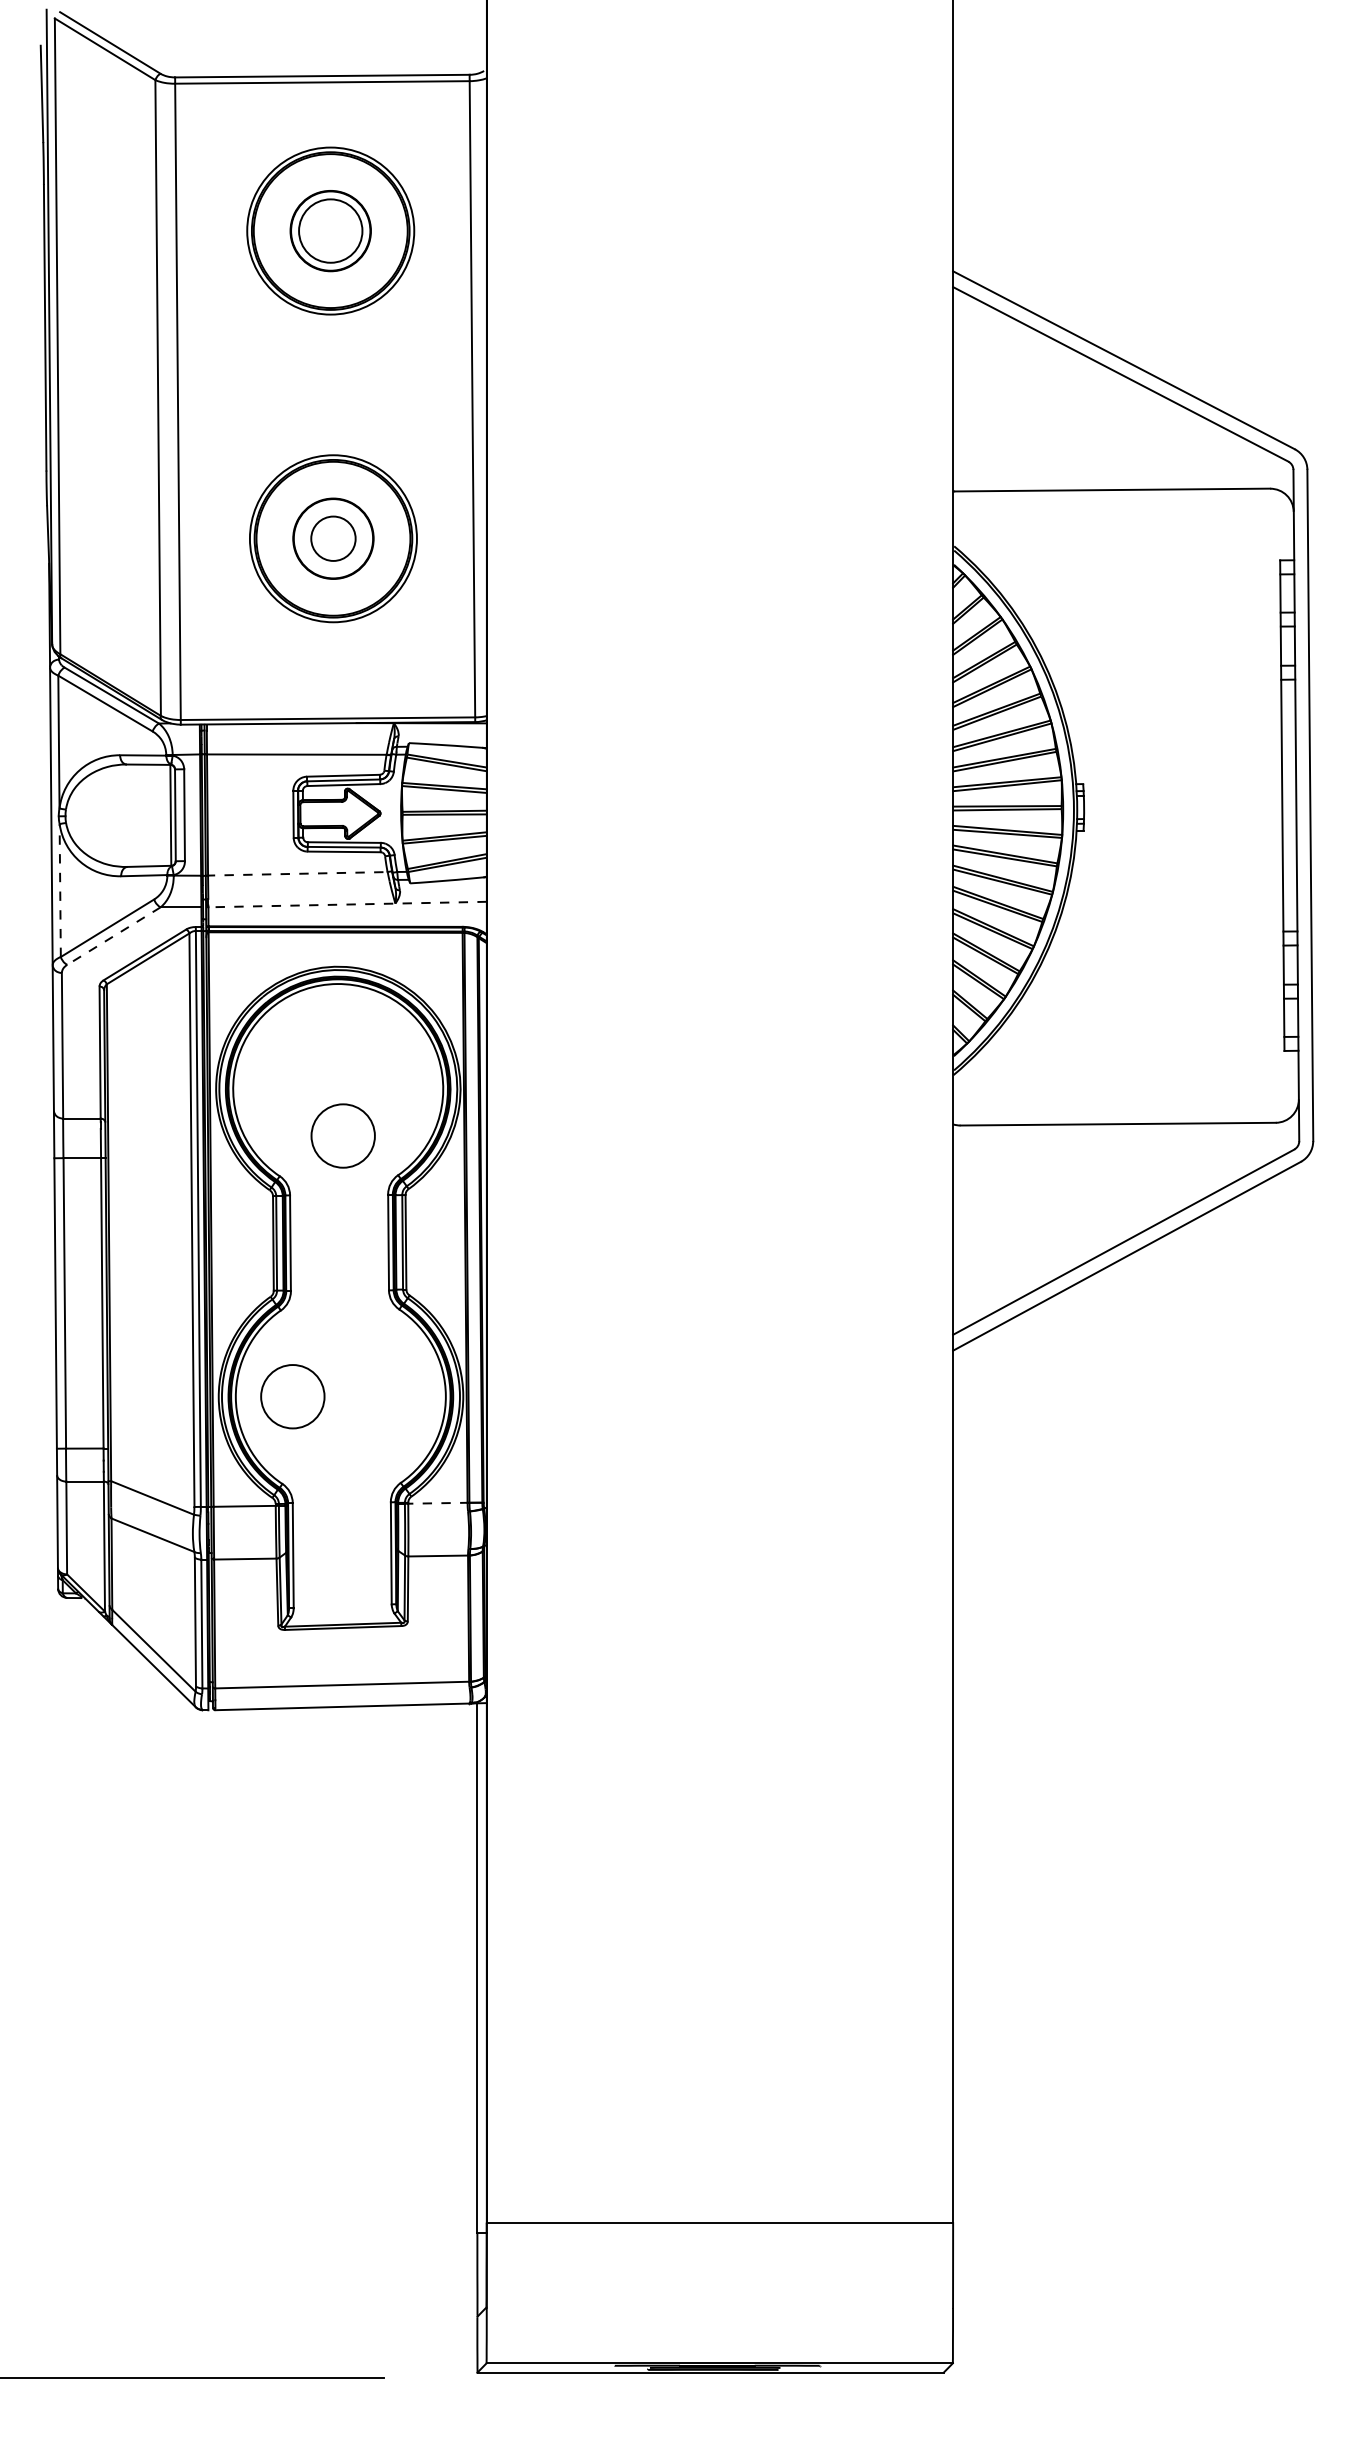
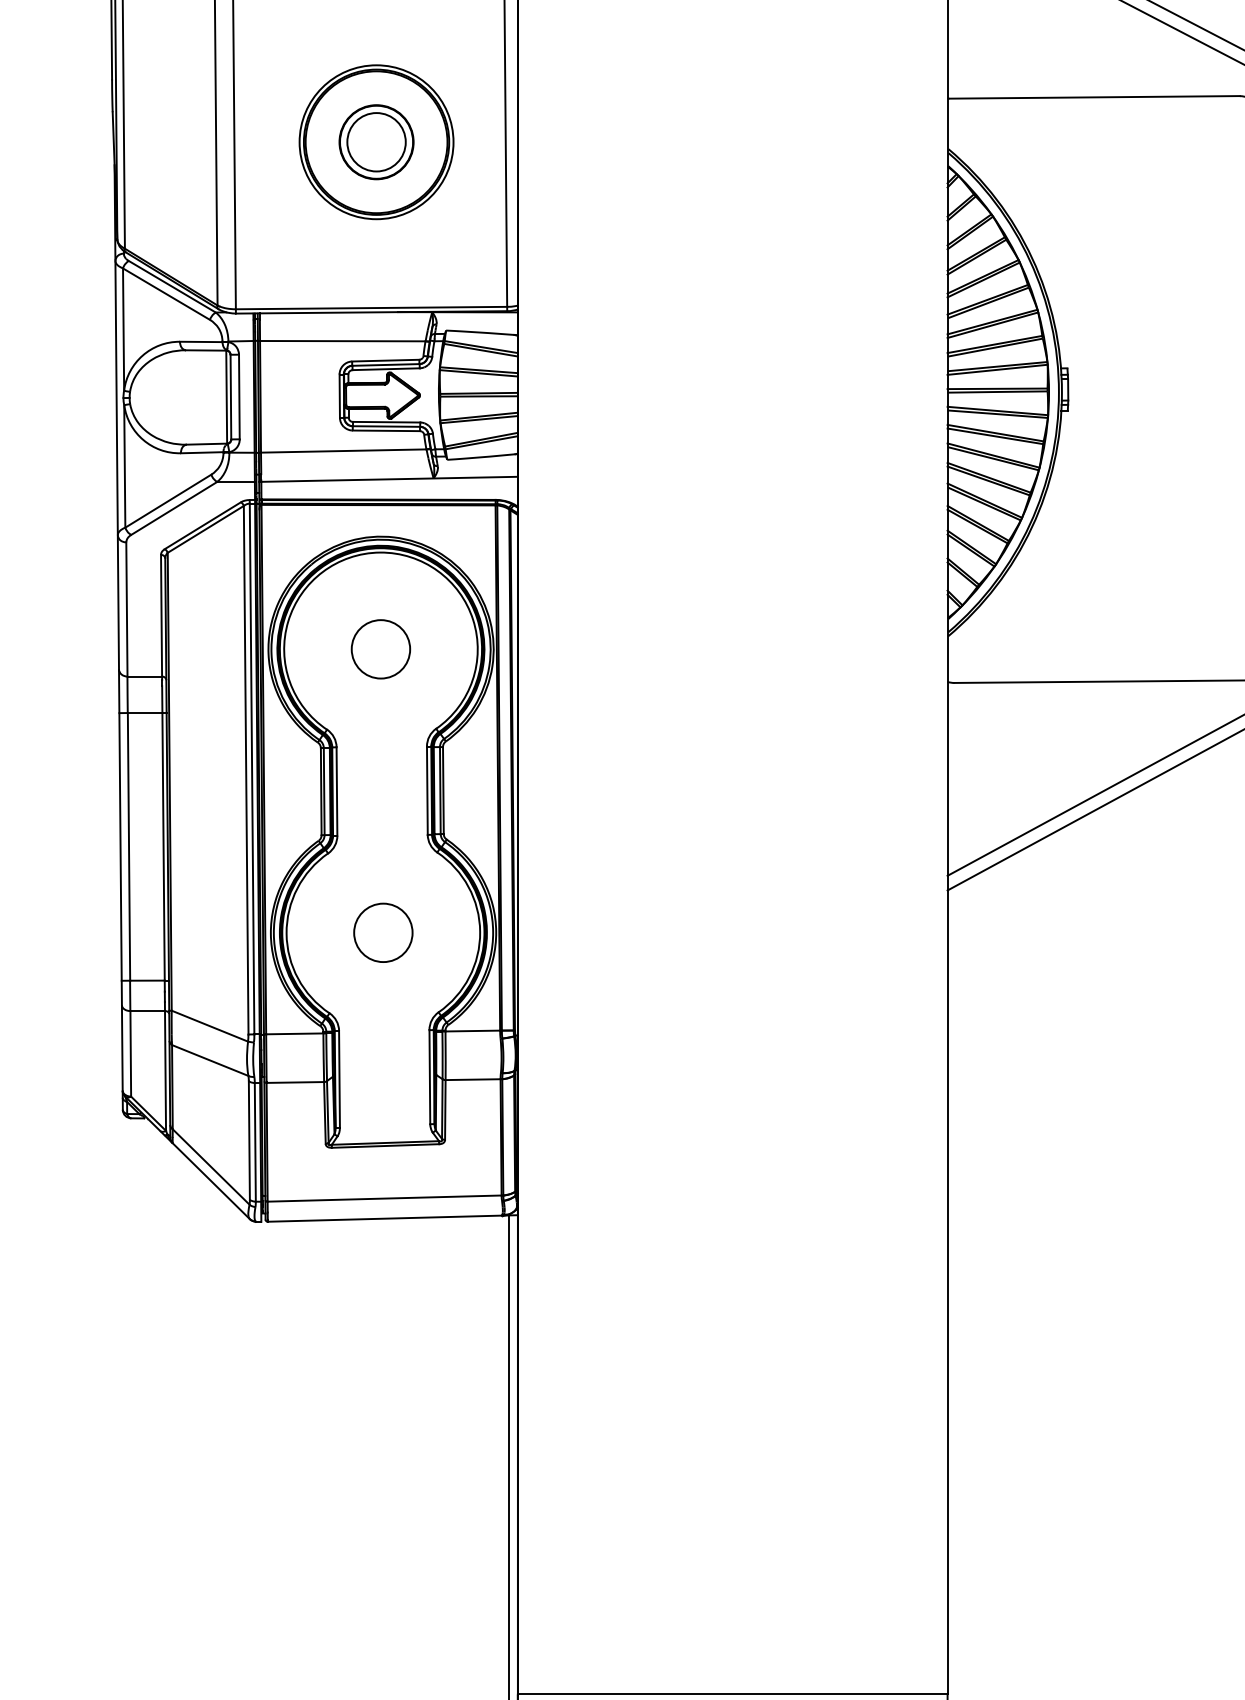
circle: (333, 538) -> (376, 142), size x1.43
line: (299, 873) -> (345, 450), dashed -> solid
line: (60, 890) -> (125, 466), dashed -> solid
line: (345, 904) -> (387, 479), dashed -> solid
line: (113, 936) -> (173, 508), dashed -> solid
circle: (342, 1135) -> (380, 648), moved
circle: (292, 1396) -> (383, 932), moved
line: (438, 1503) -> (473, 1031), dashed -> solid

